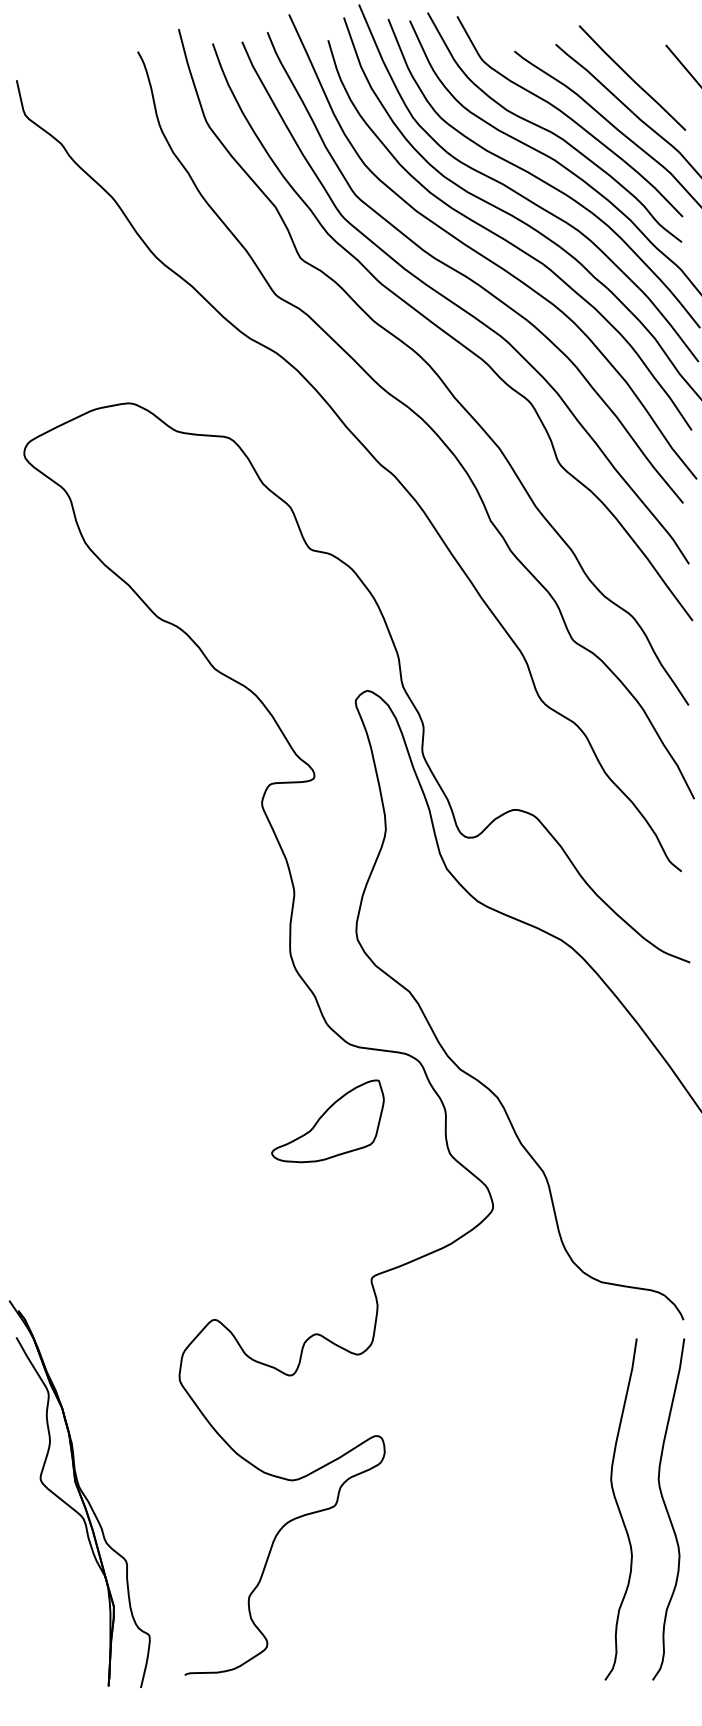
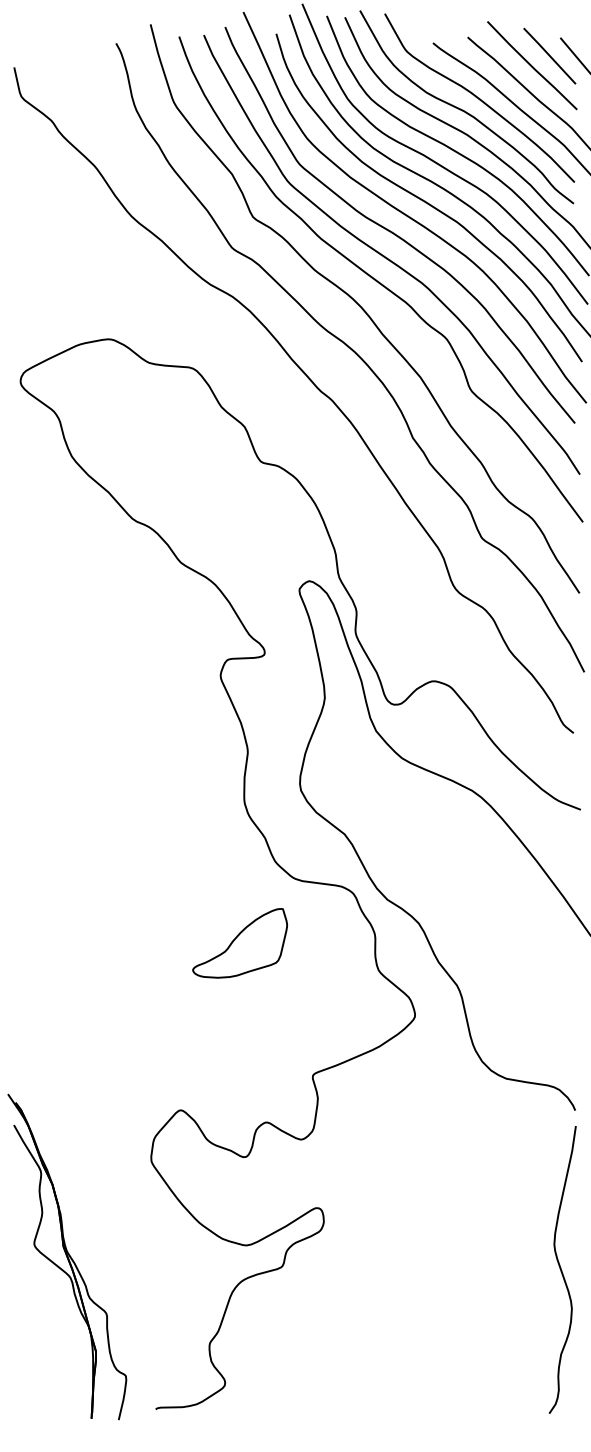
line: (652, 66) -> (549, 55), added
part: (327, 1121) -> (239, 943), moved
curve: (619, 1509) -> (521, 1269), removed

